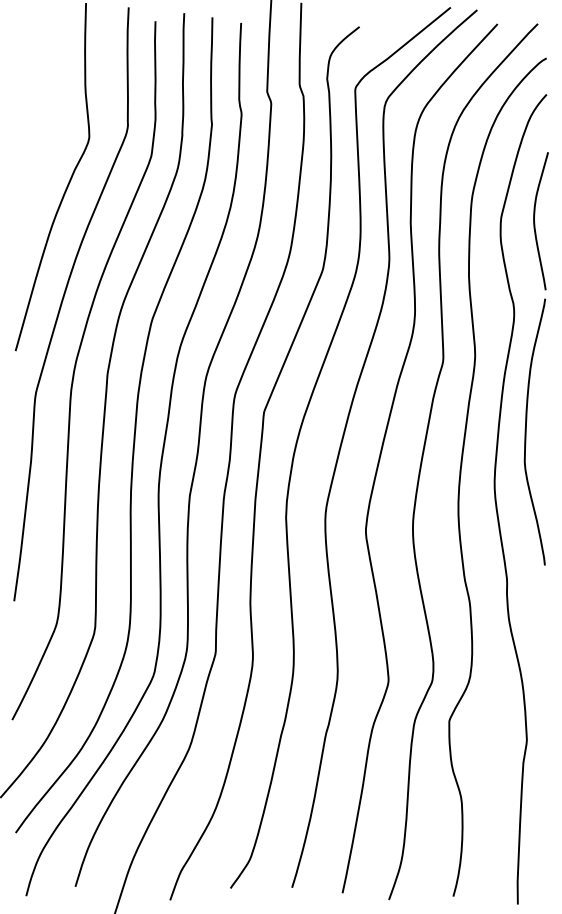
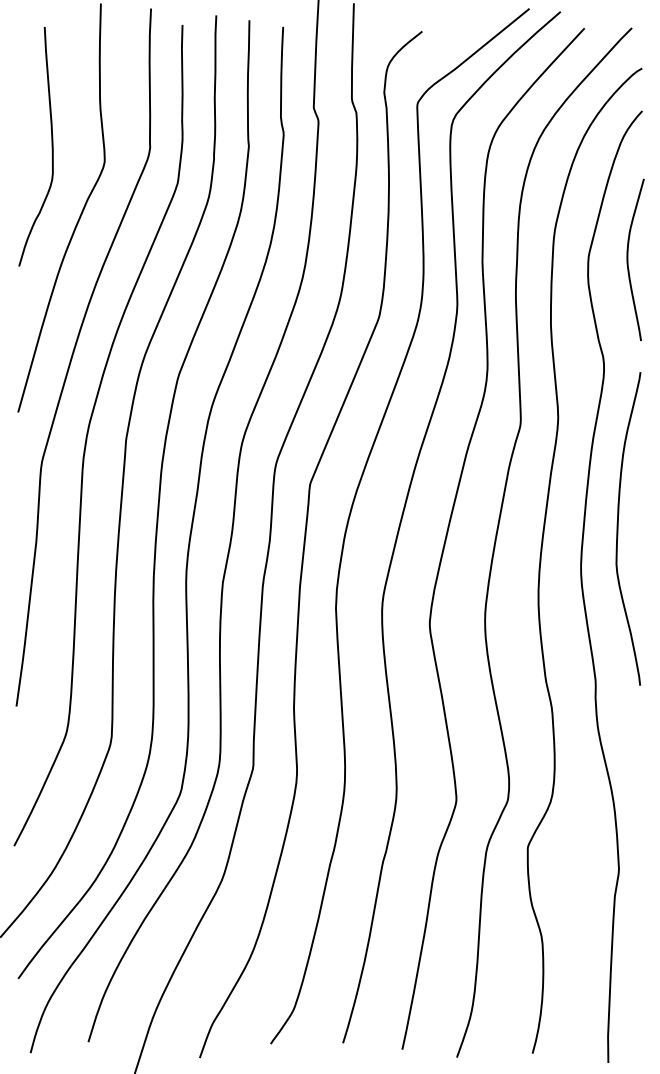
curve: (43, 120) -> (50, 141), added
curve: (526, 431) -> (618, 528), moved

